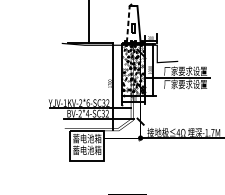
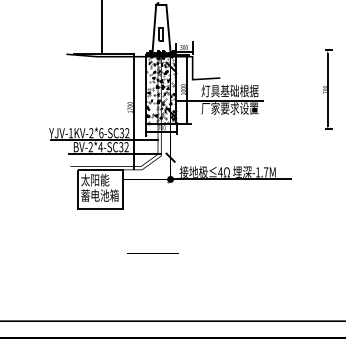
line: (128, 23) -> (154, 28), dashed -> solid
text: (185, 70) -> (229, 90), 厂家要求设置 -> 灯具基础根据
text: (86, 138) -> (99, 179), 蓄电池箱 -> 太阳能

